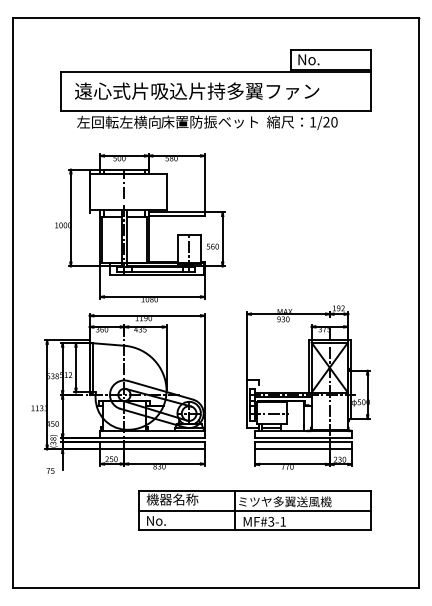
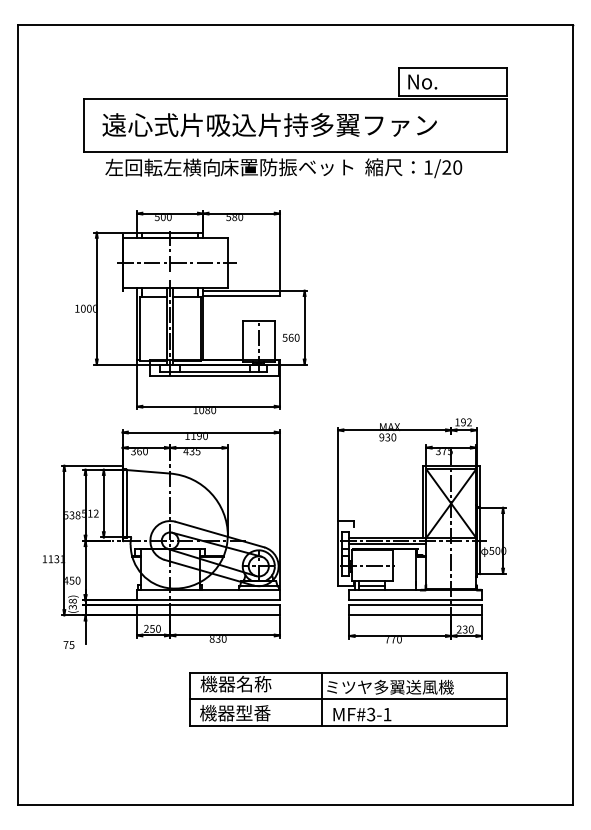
line: (129, 191) -> (177, 262), added
text: (172, 521) -> (235, 713), No. -> 機器型番

